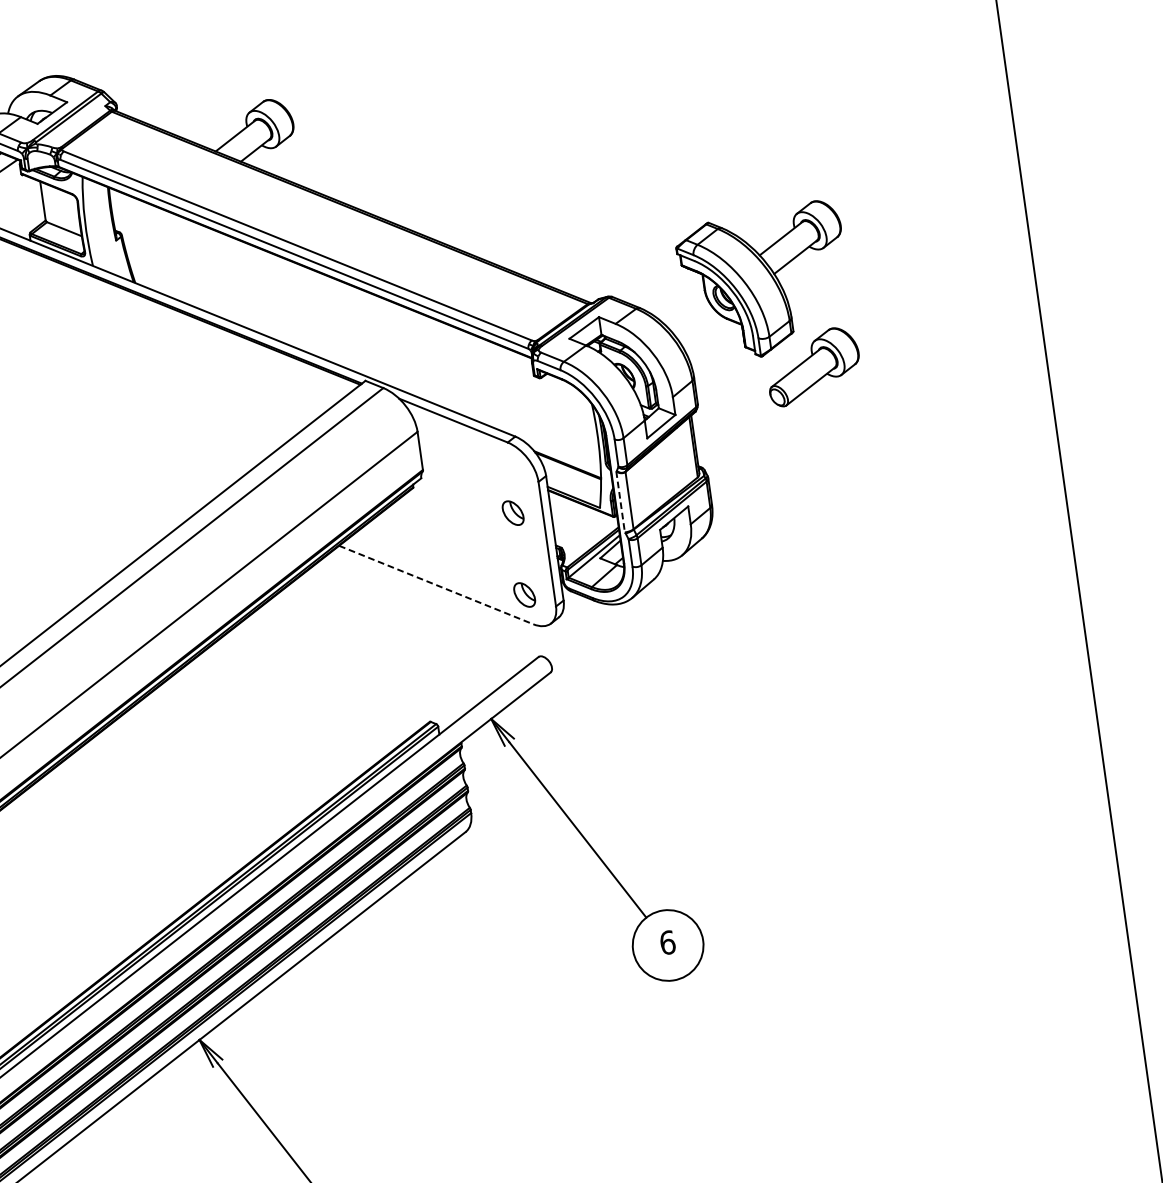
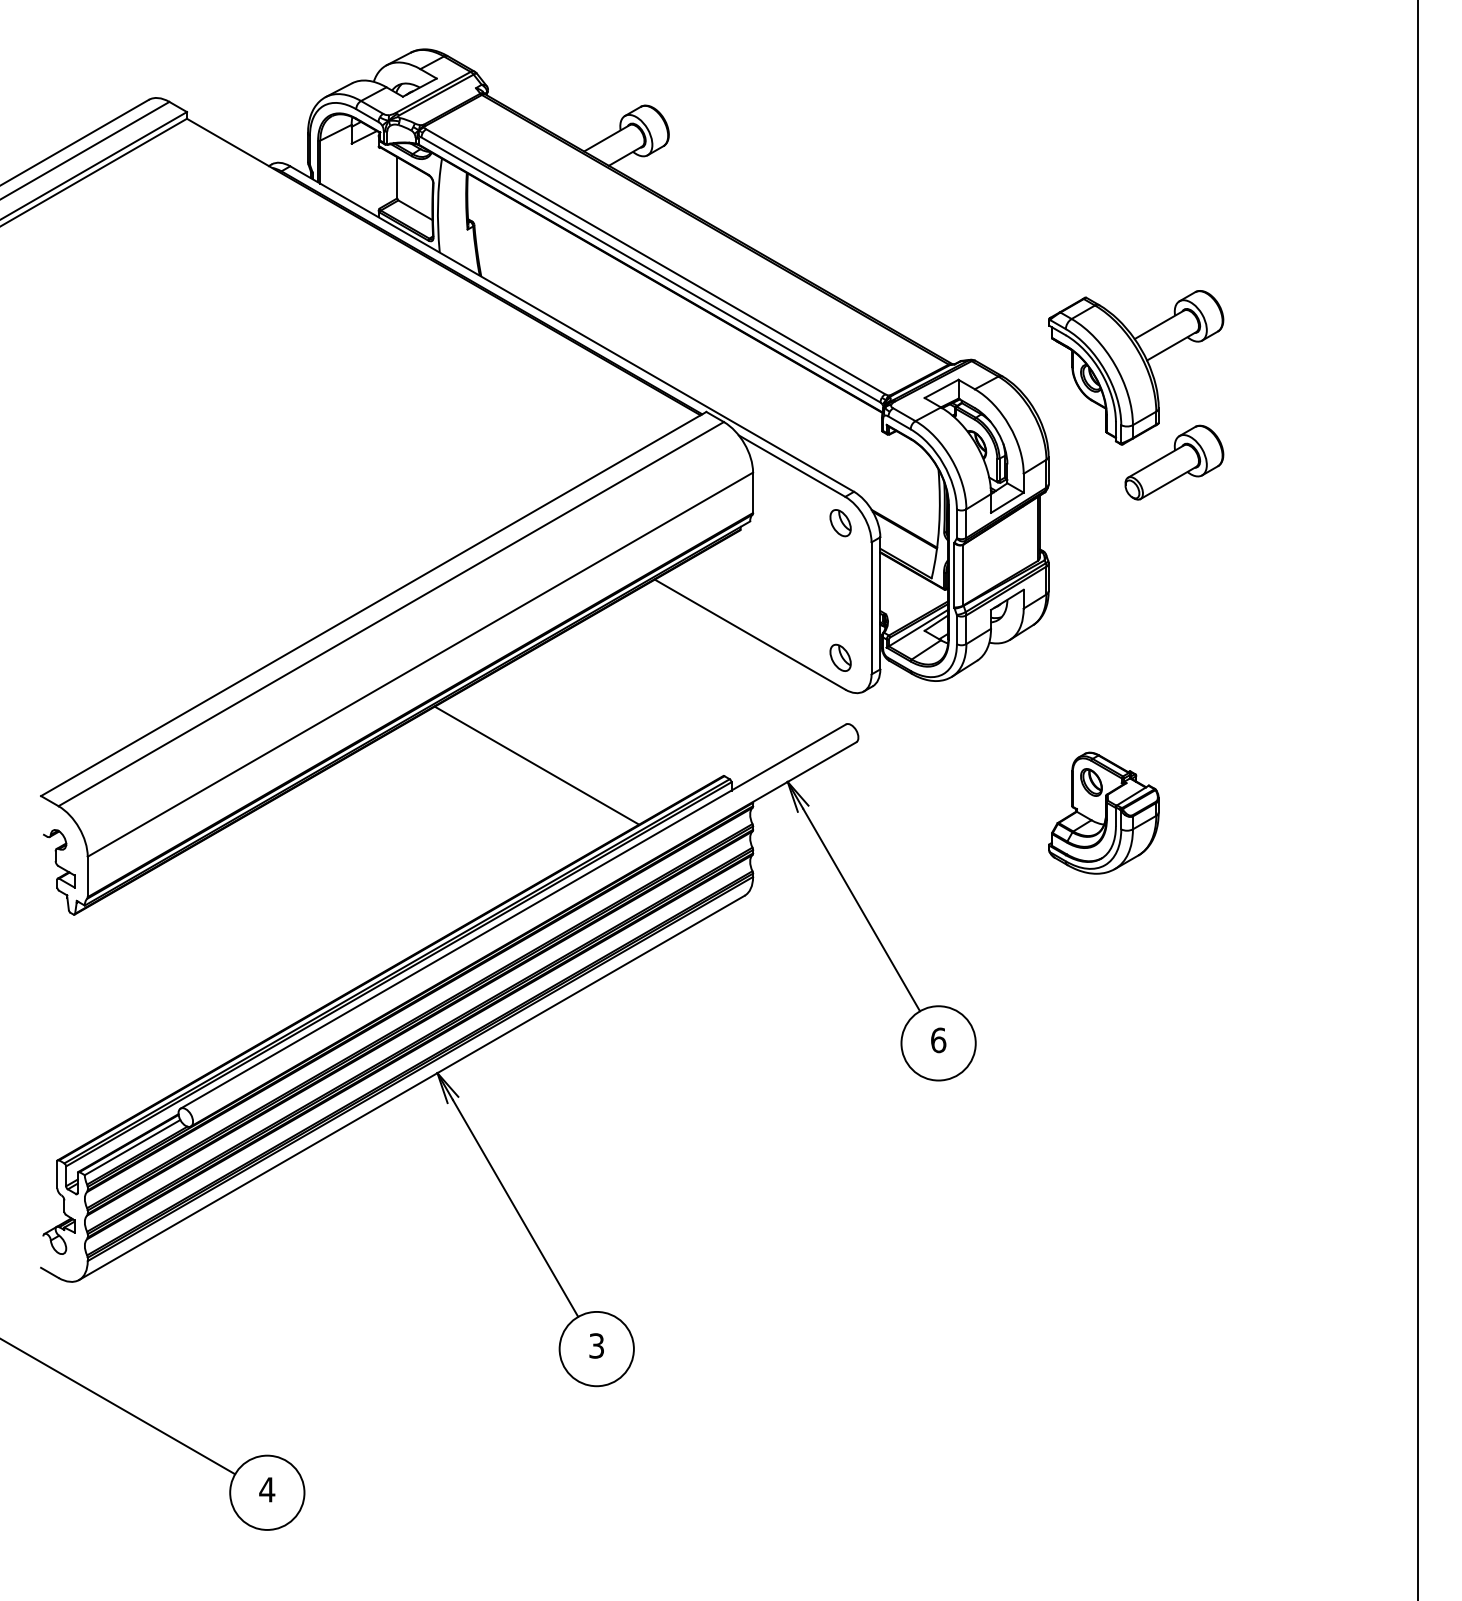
line: (620, 502) -> (953, 575), dashed -> solid
part: (513, 513) -> (840, 523), moved
line: (436, 584) -> (750, 634), dashed -> solid
part: (793, 705) -> (1103, 812), added
line: (252, 736) -> (536, 765), added

